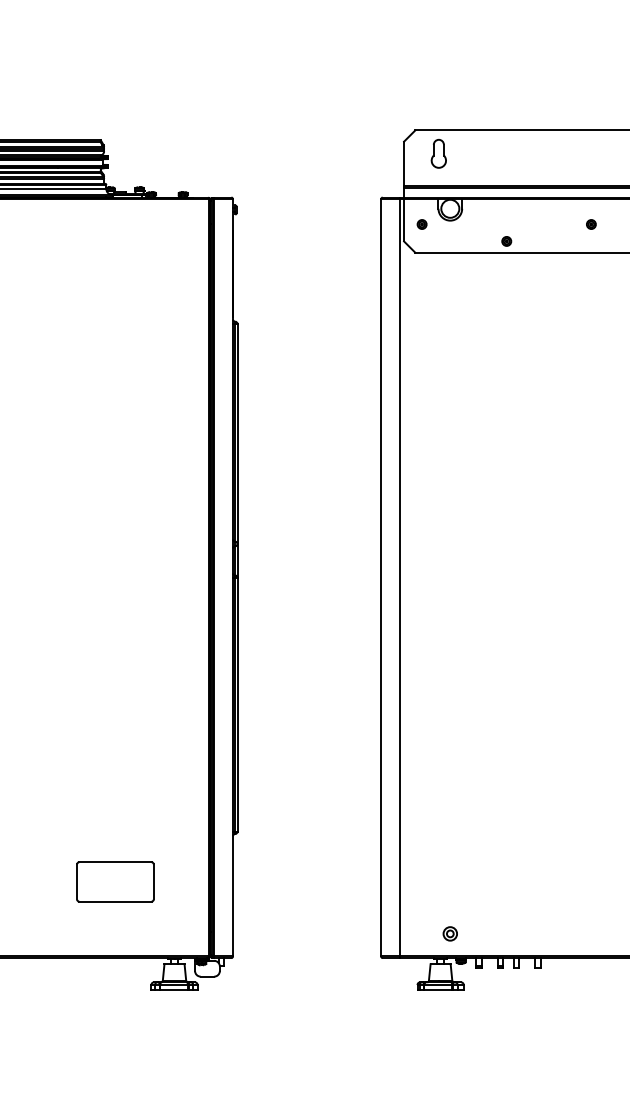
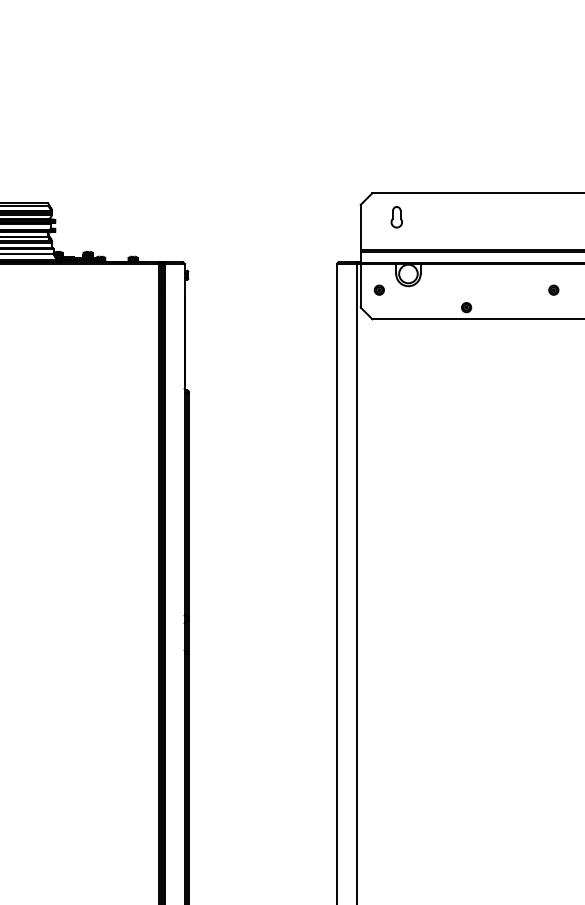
part: (439, 153) -> (397, 217), size x0.71

